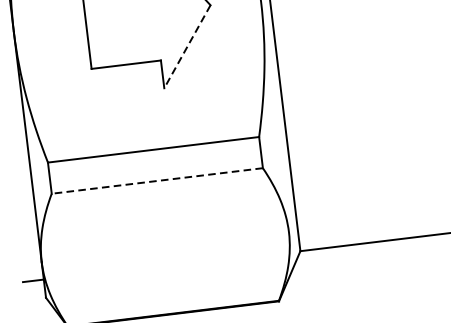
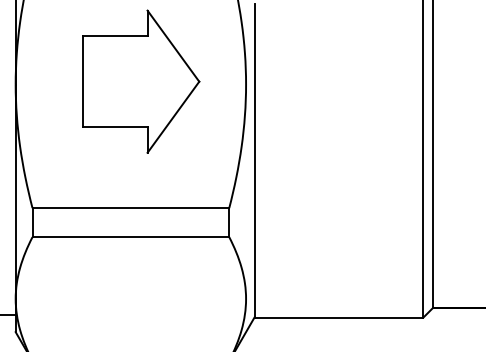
line: (187, 47) -> (173, 117), dashed -> solid
line: (156, 181) -> (130, 237), dashed -> solid

